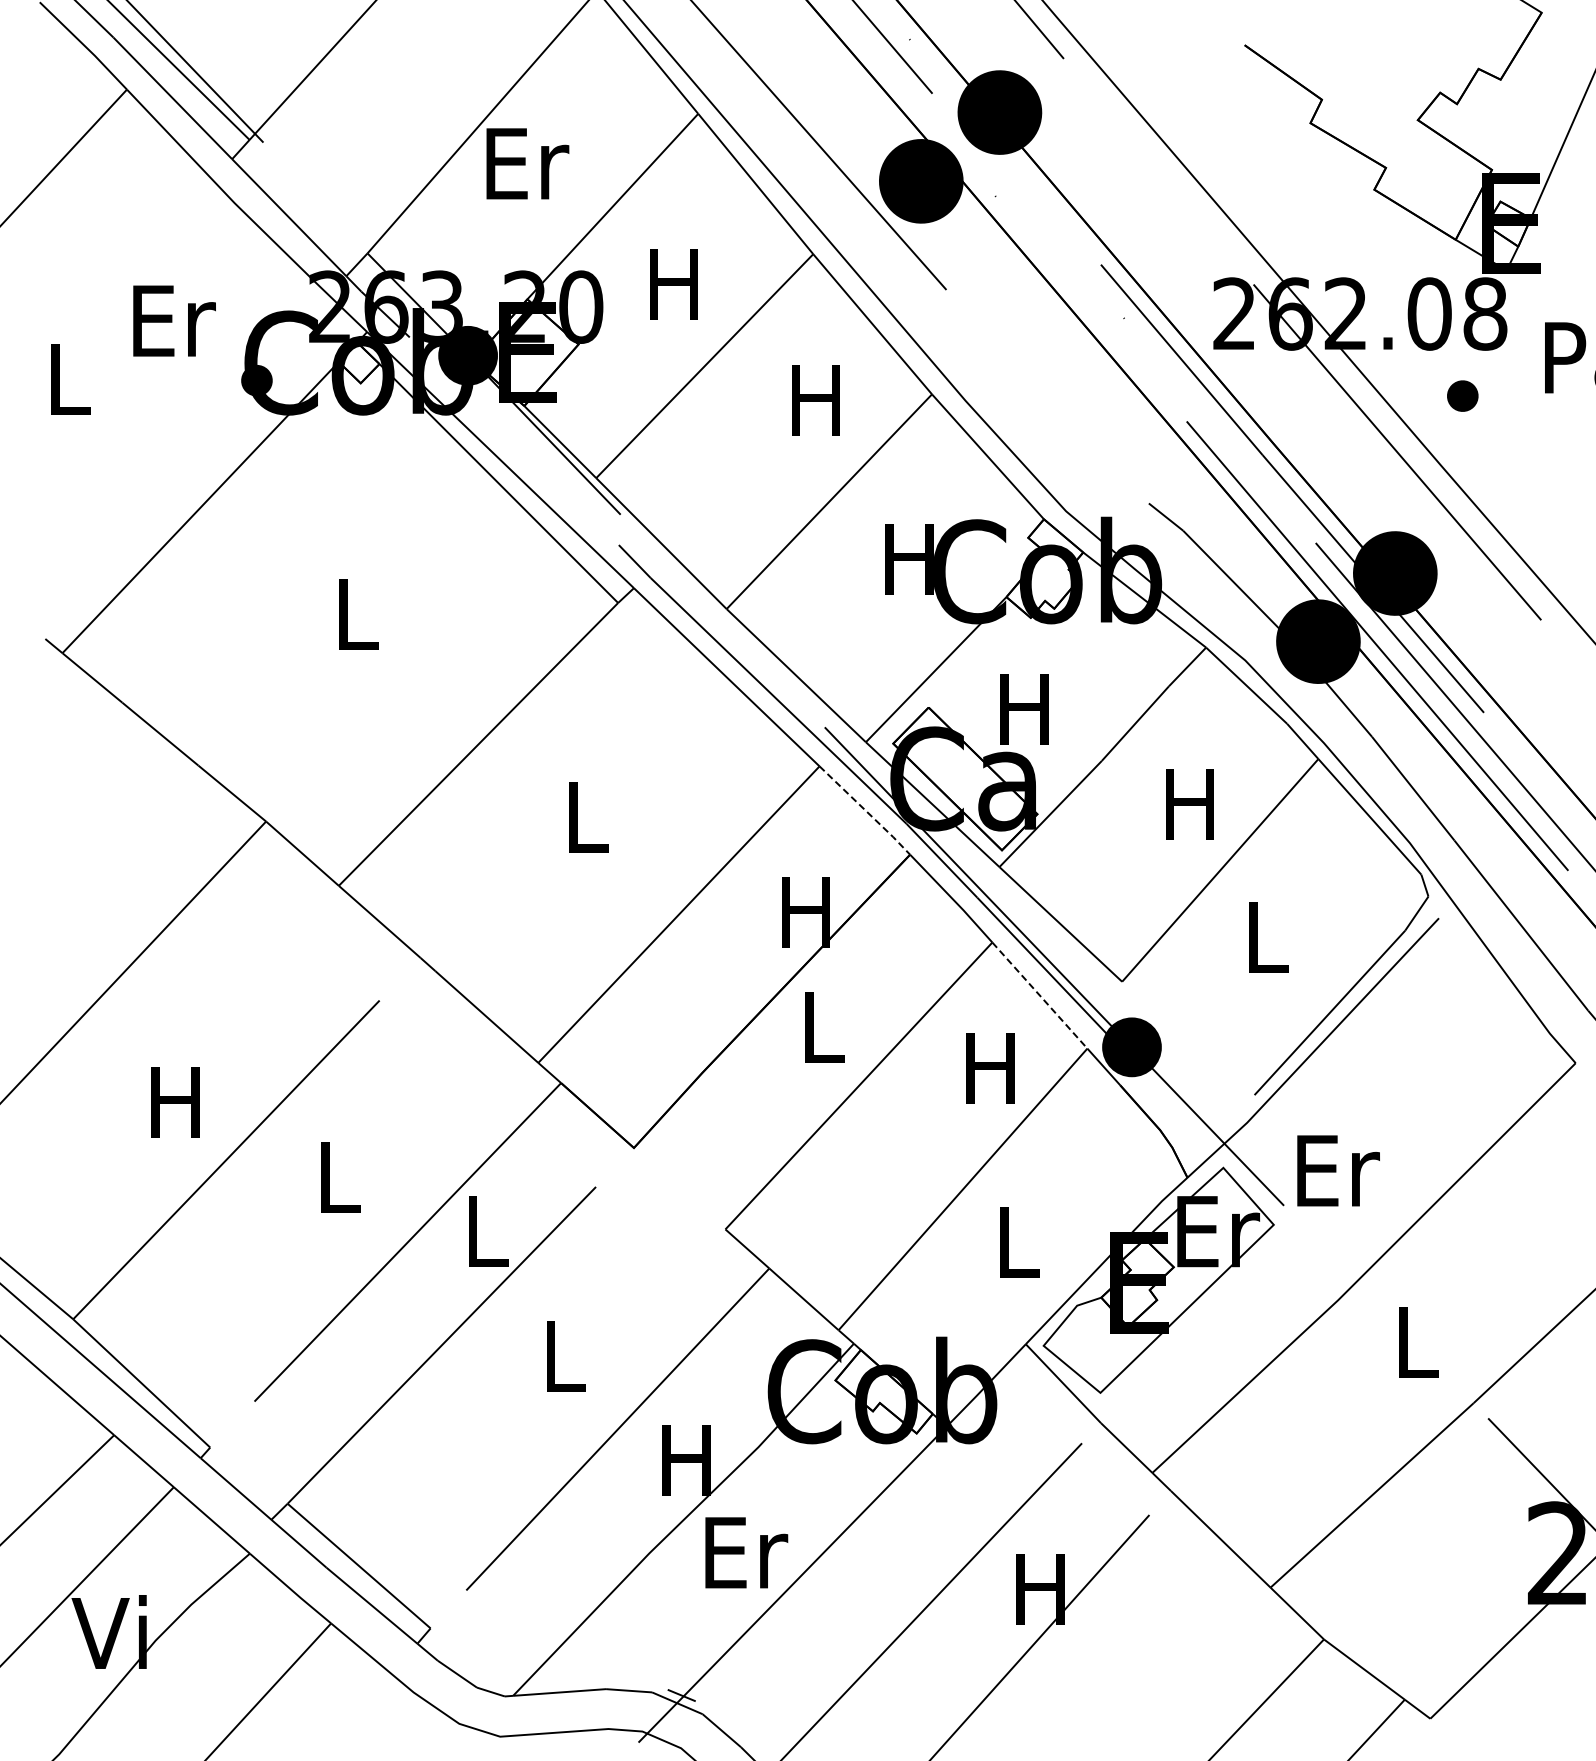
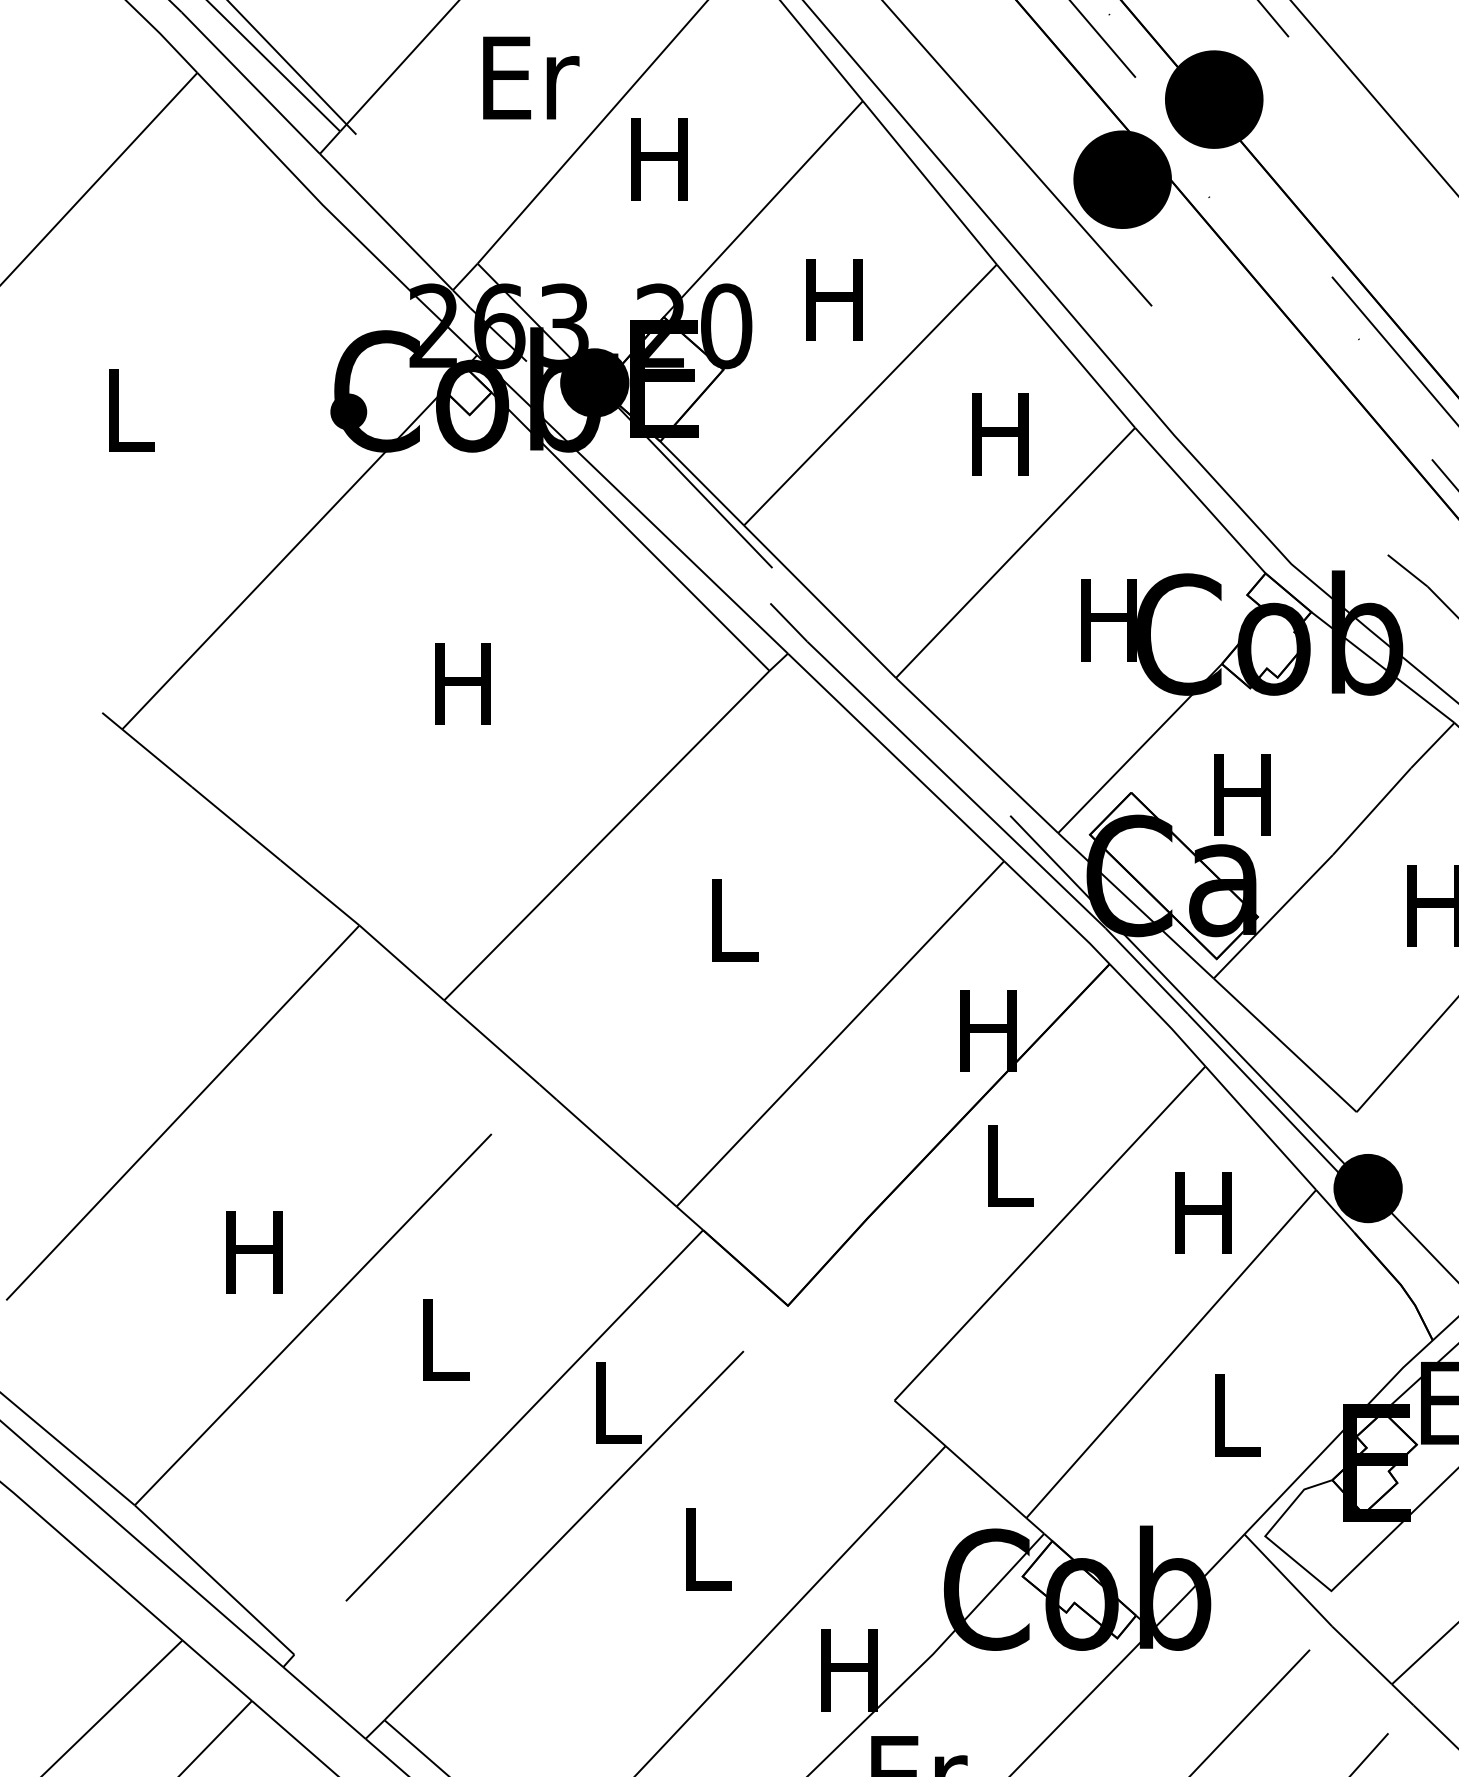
text: (527, 163) -> (663, 158), Er -> H
text: (174, 320) -> (531, 77), moved
text: (354, 614) -> (462, 684), L -> H
line: (866, 811) -> (1058, 913), dashed -> solid
line: (1040, 995) -> (1261, 1128), dashed -> solid

